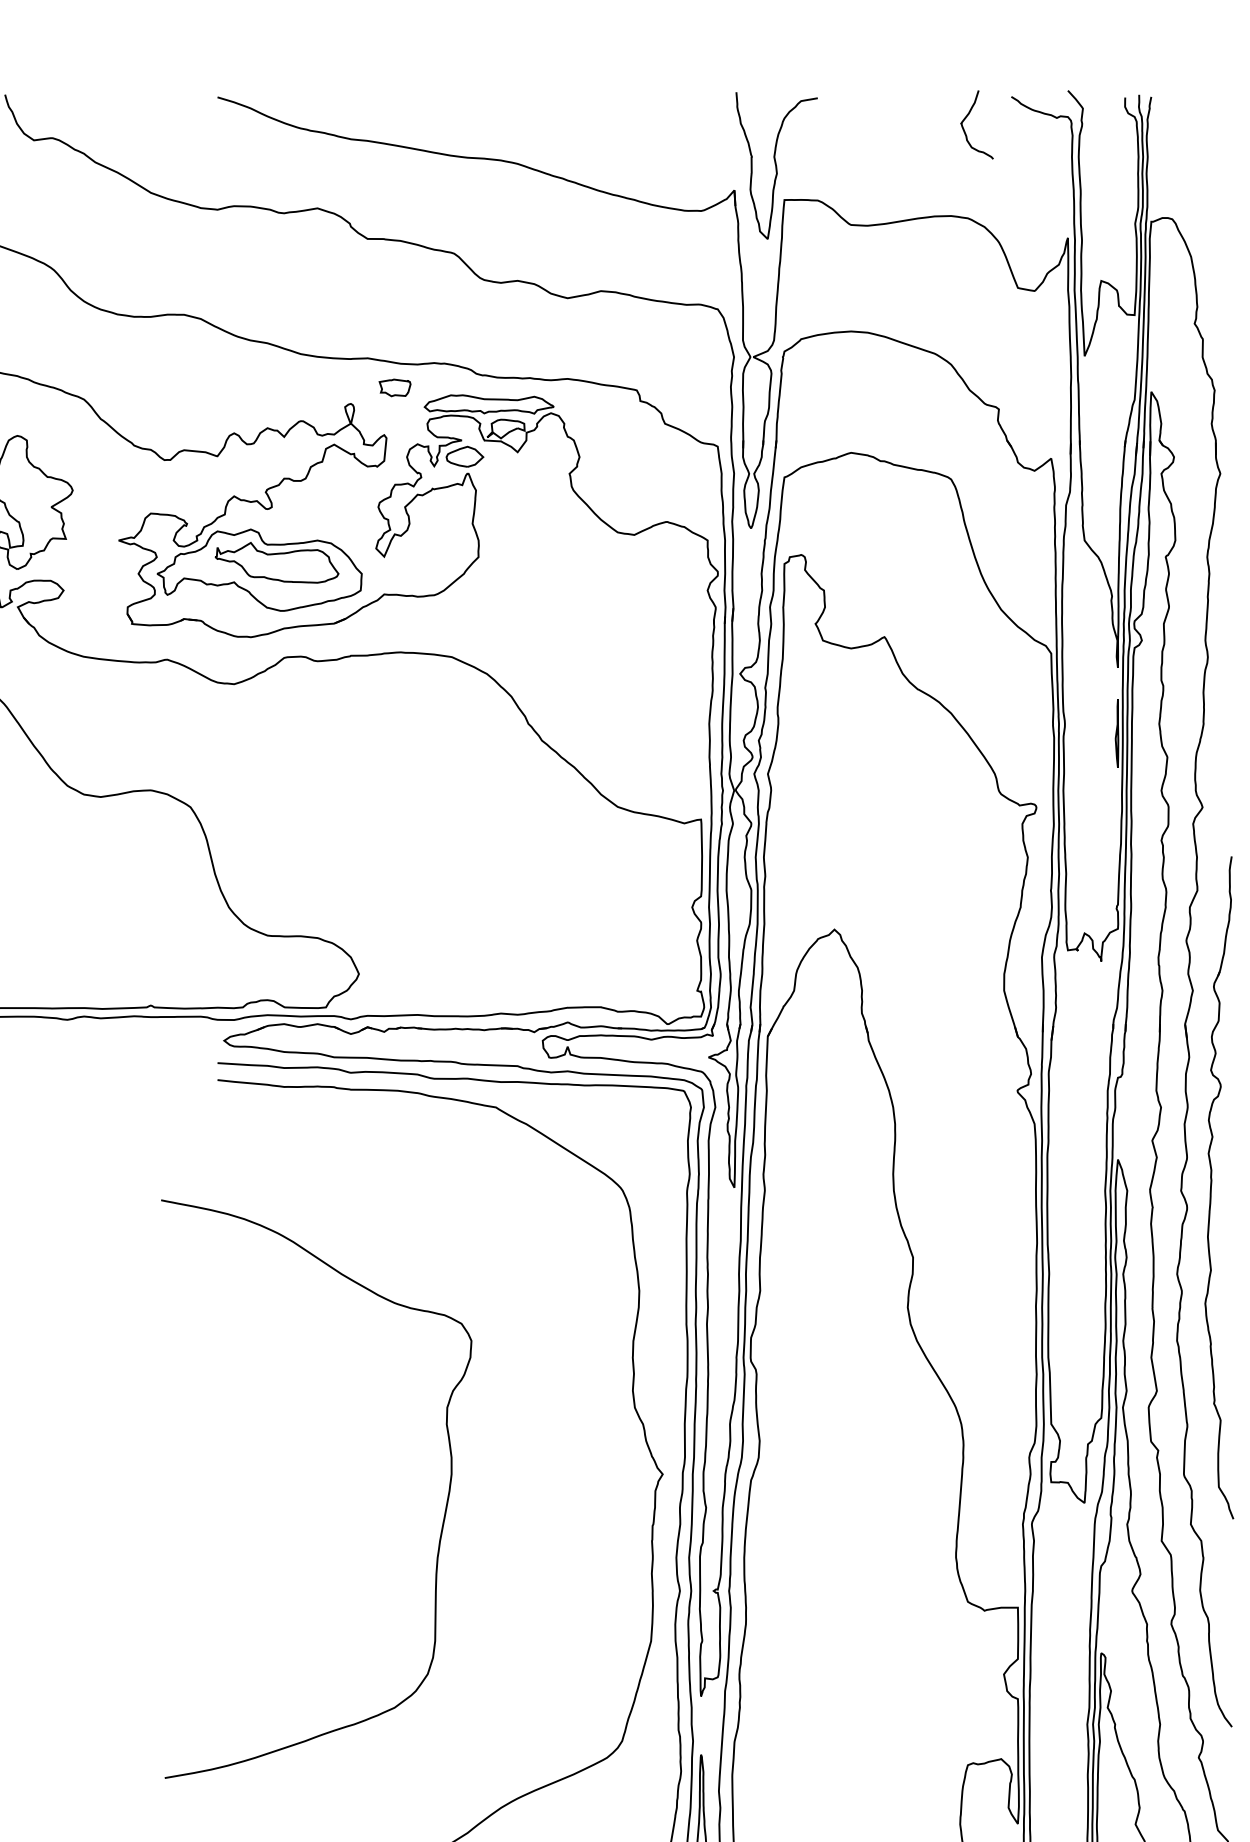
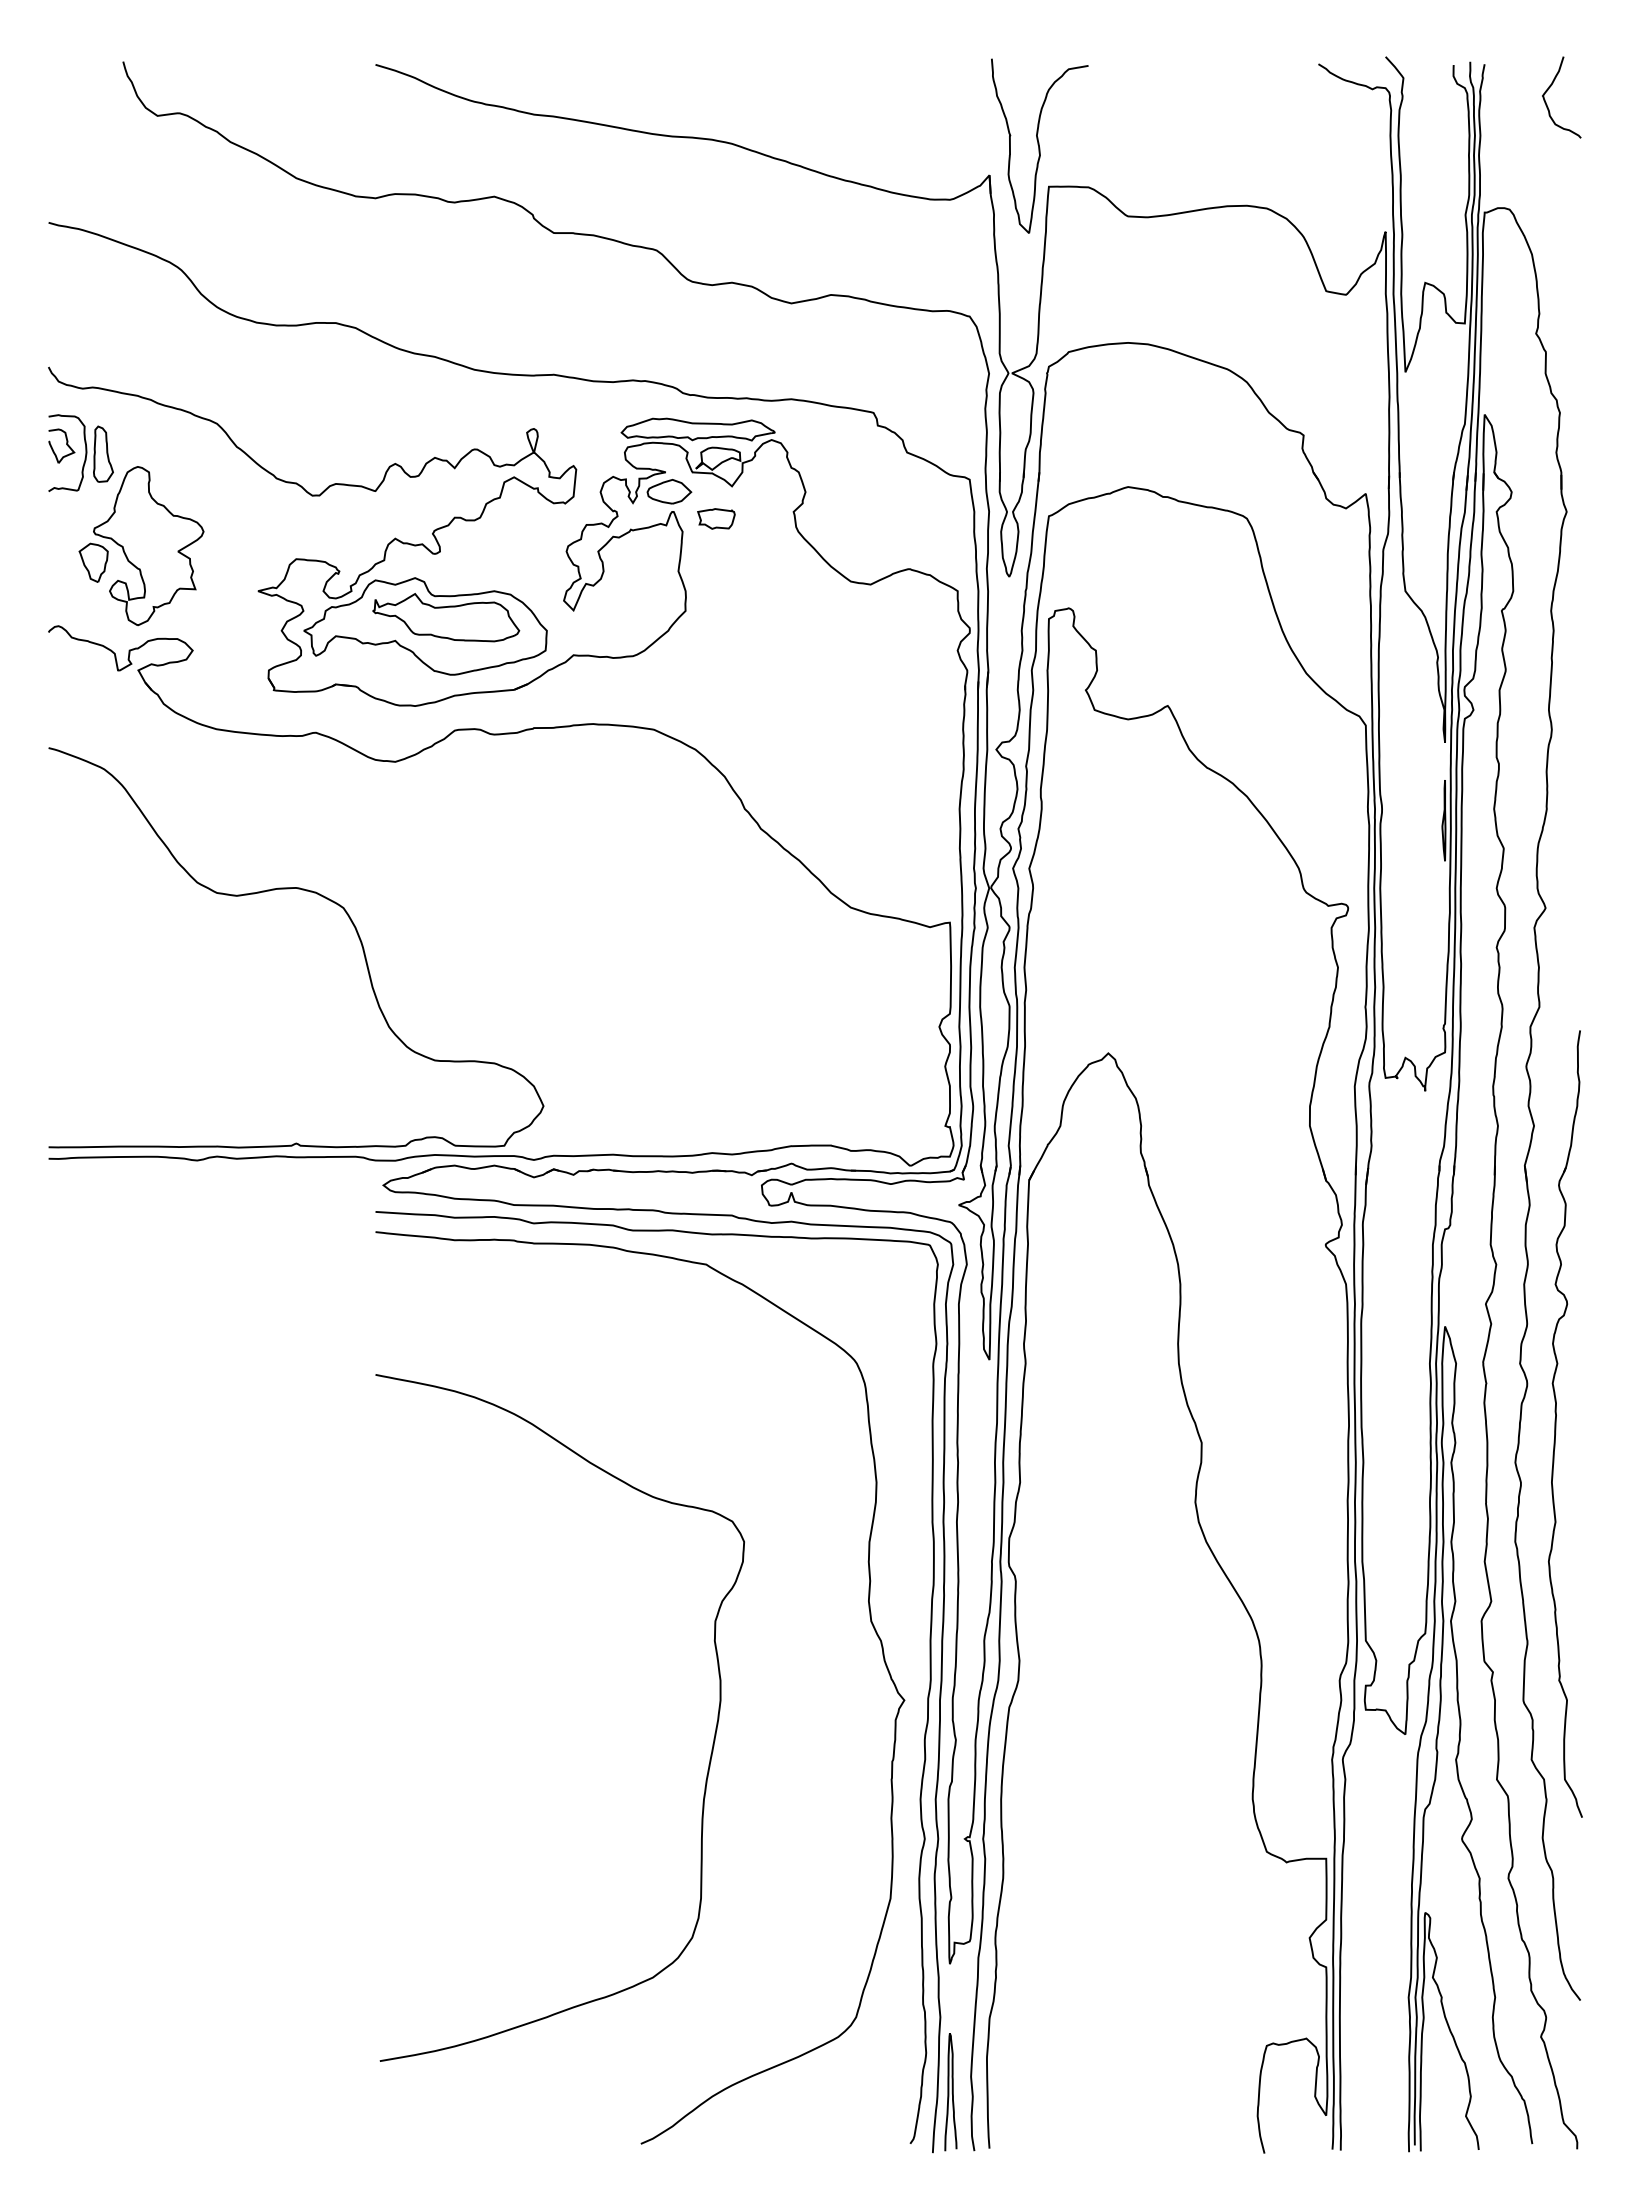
curve: (965, 118) -> (1548, 90), moved
part: (395, 387) -> (716, 518), moved
part: (1211, 1187) -> (1556, 1423), moved
curve: (444, 1510) -> (712, 1743), moved

